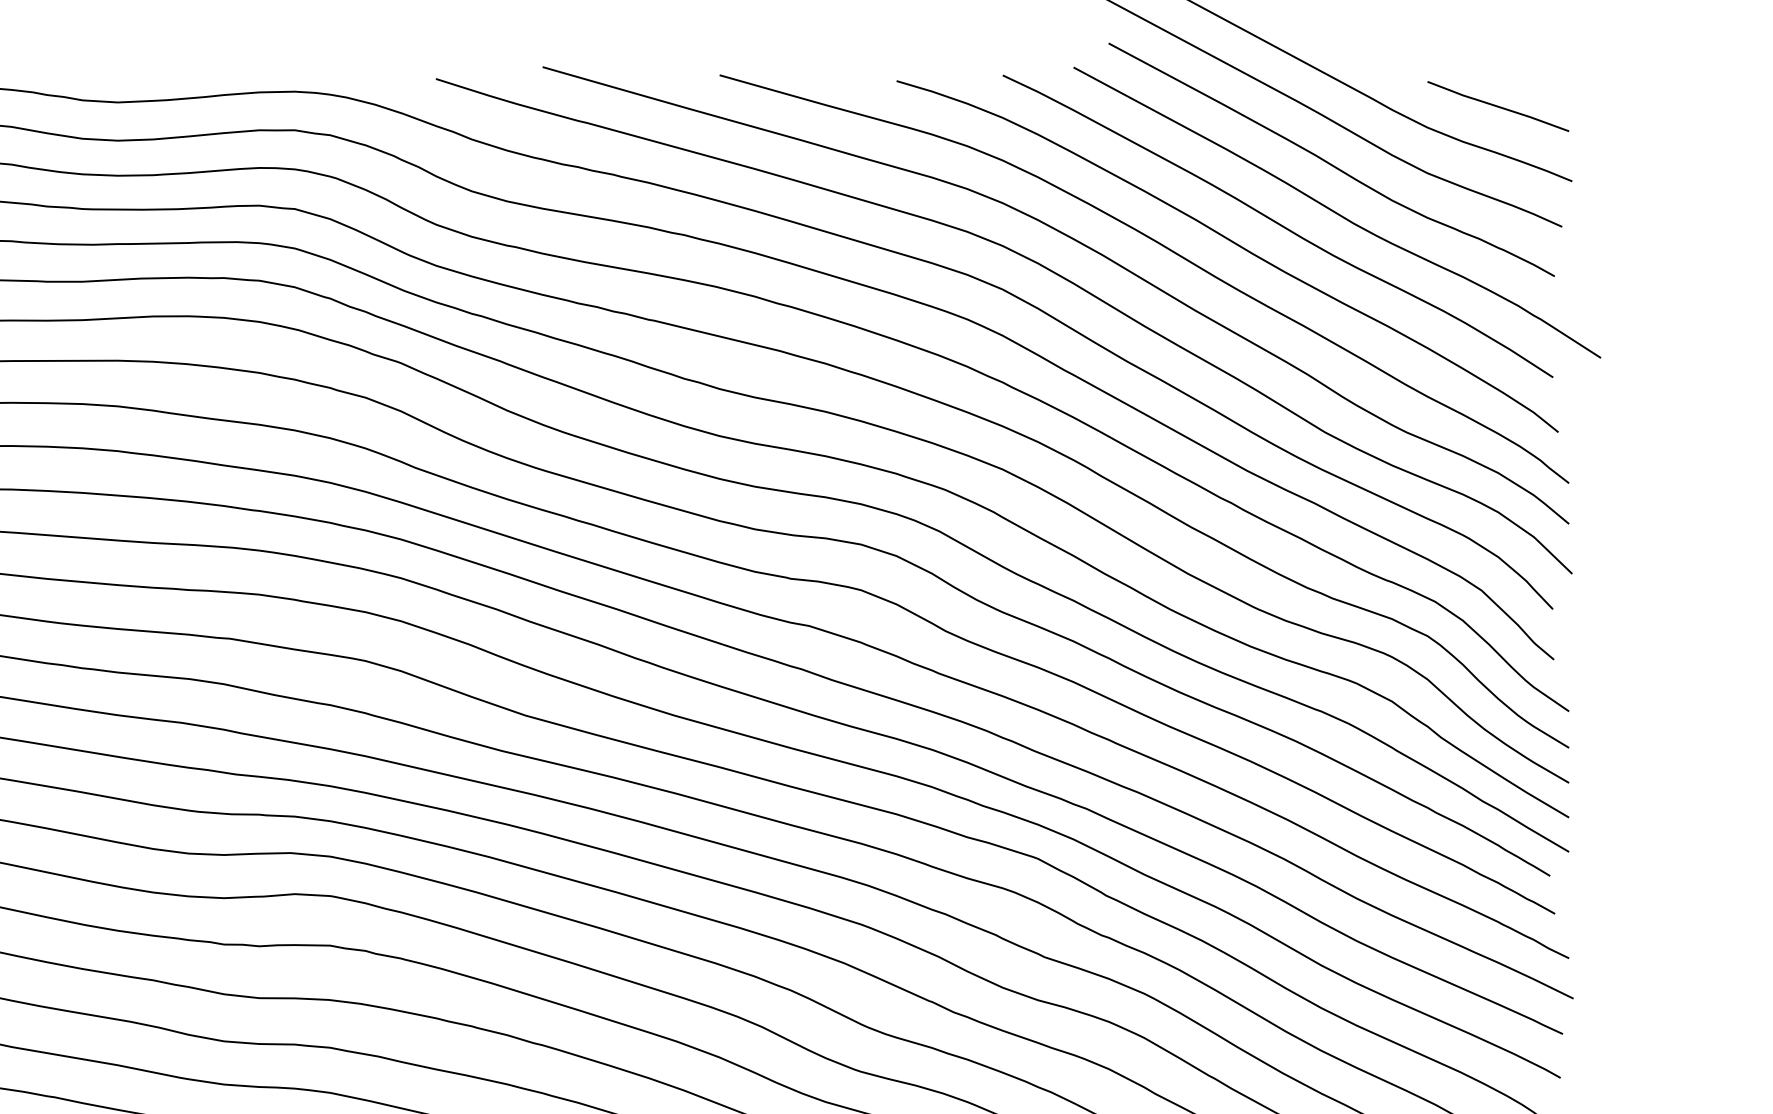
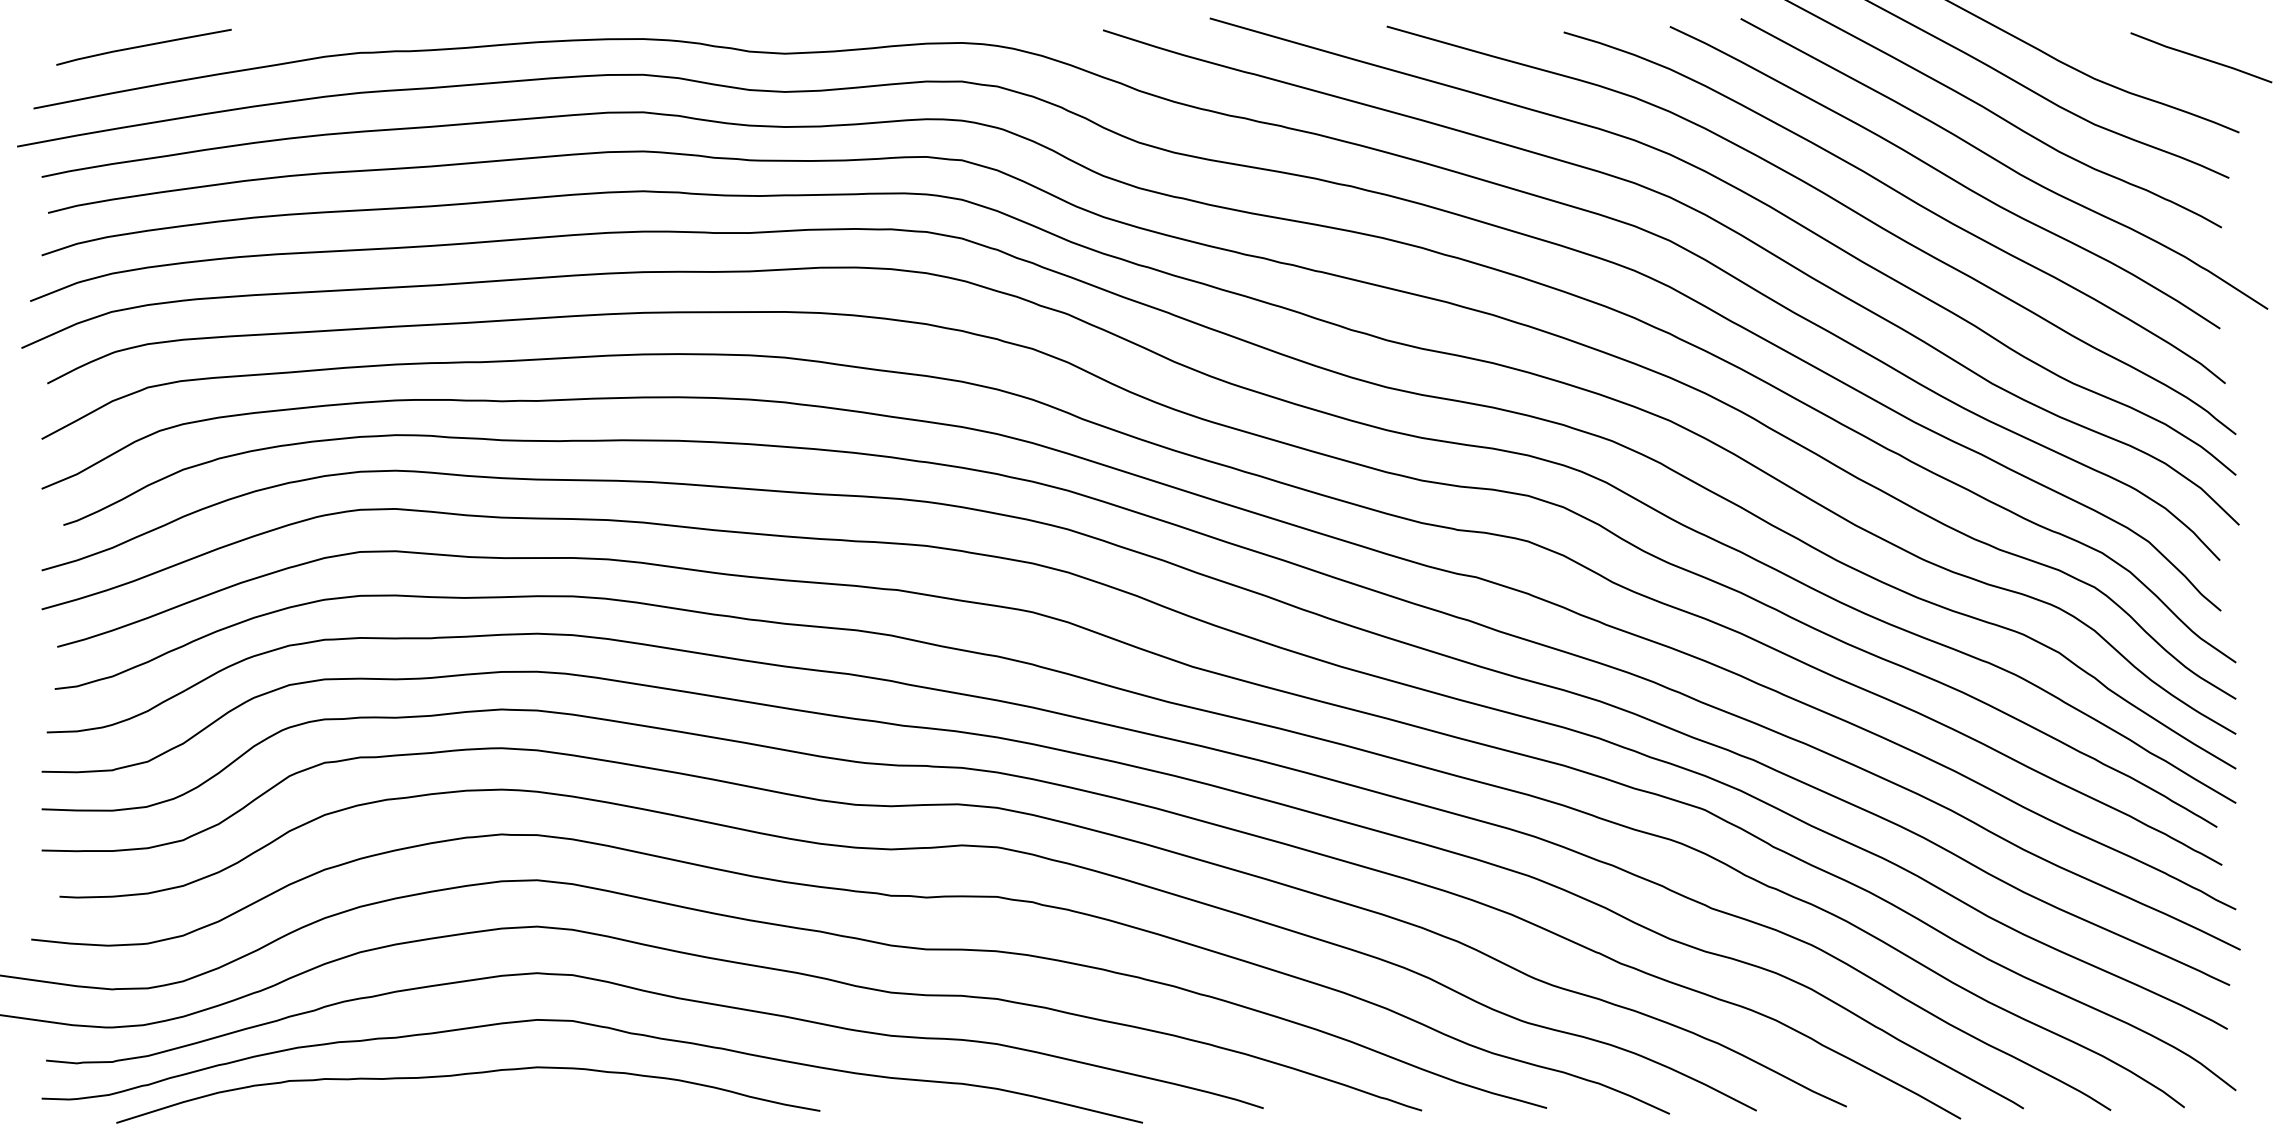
curve: (1498, 106) -> (2201, 57), moved

